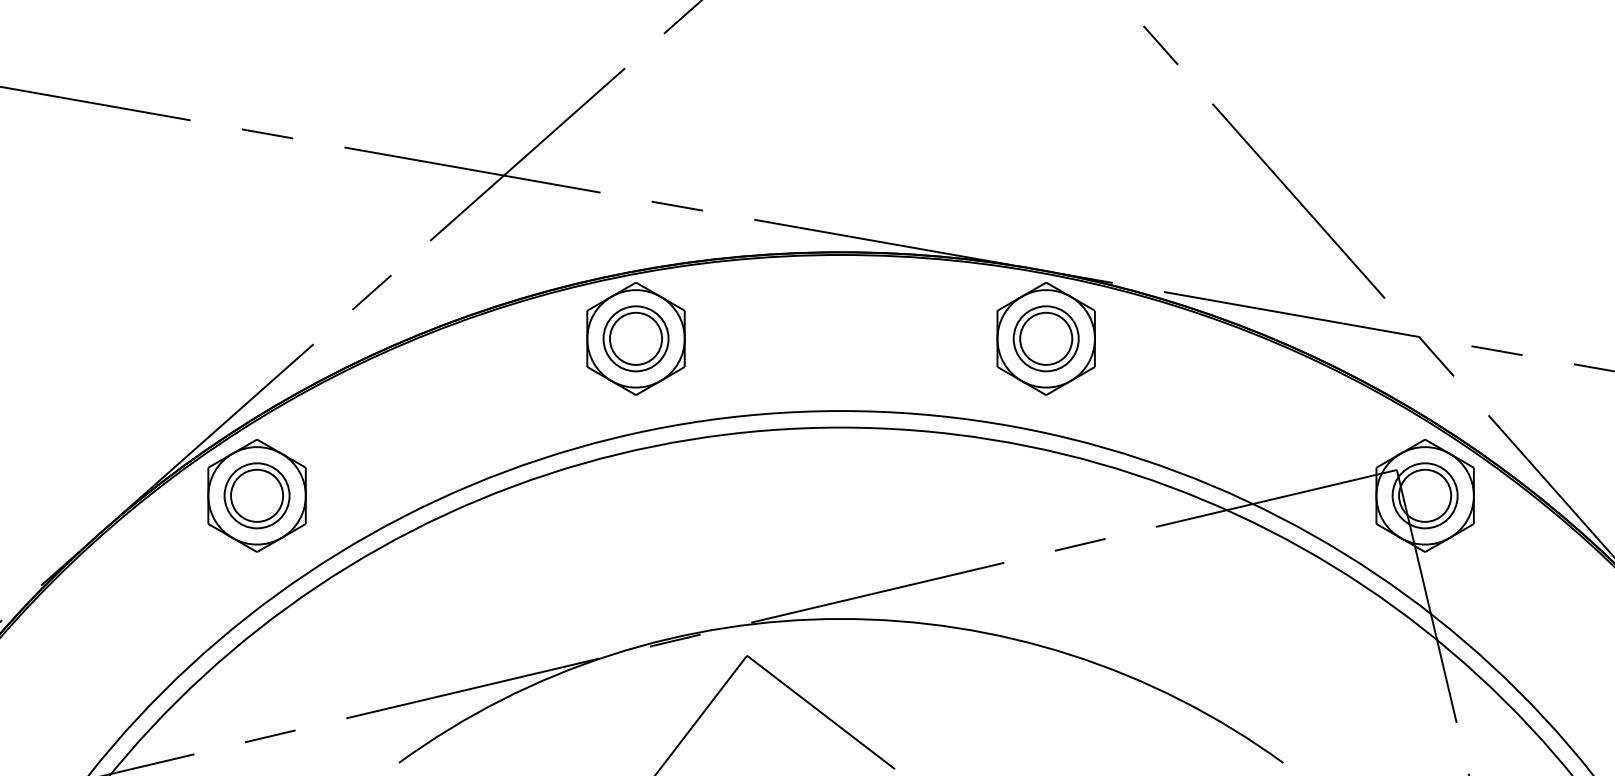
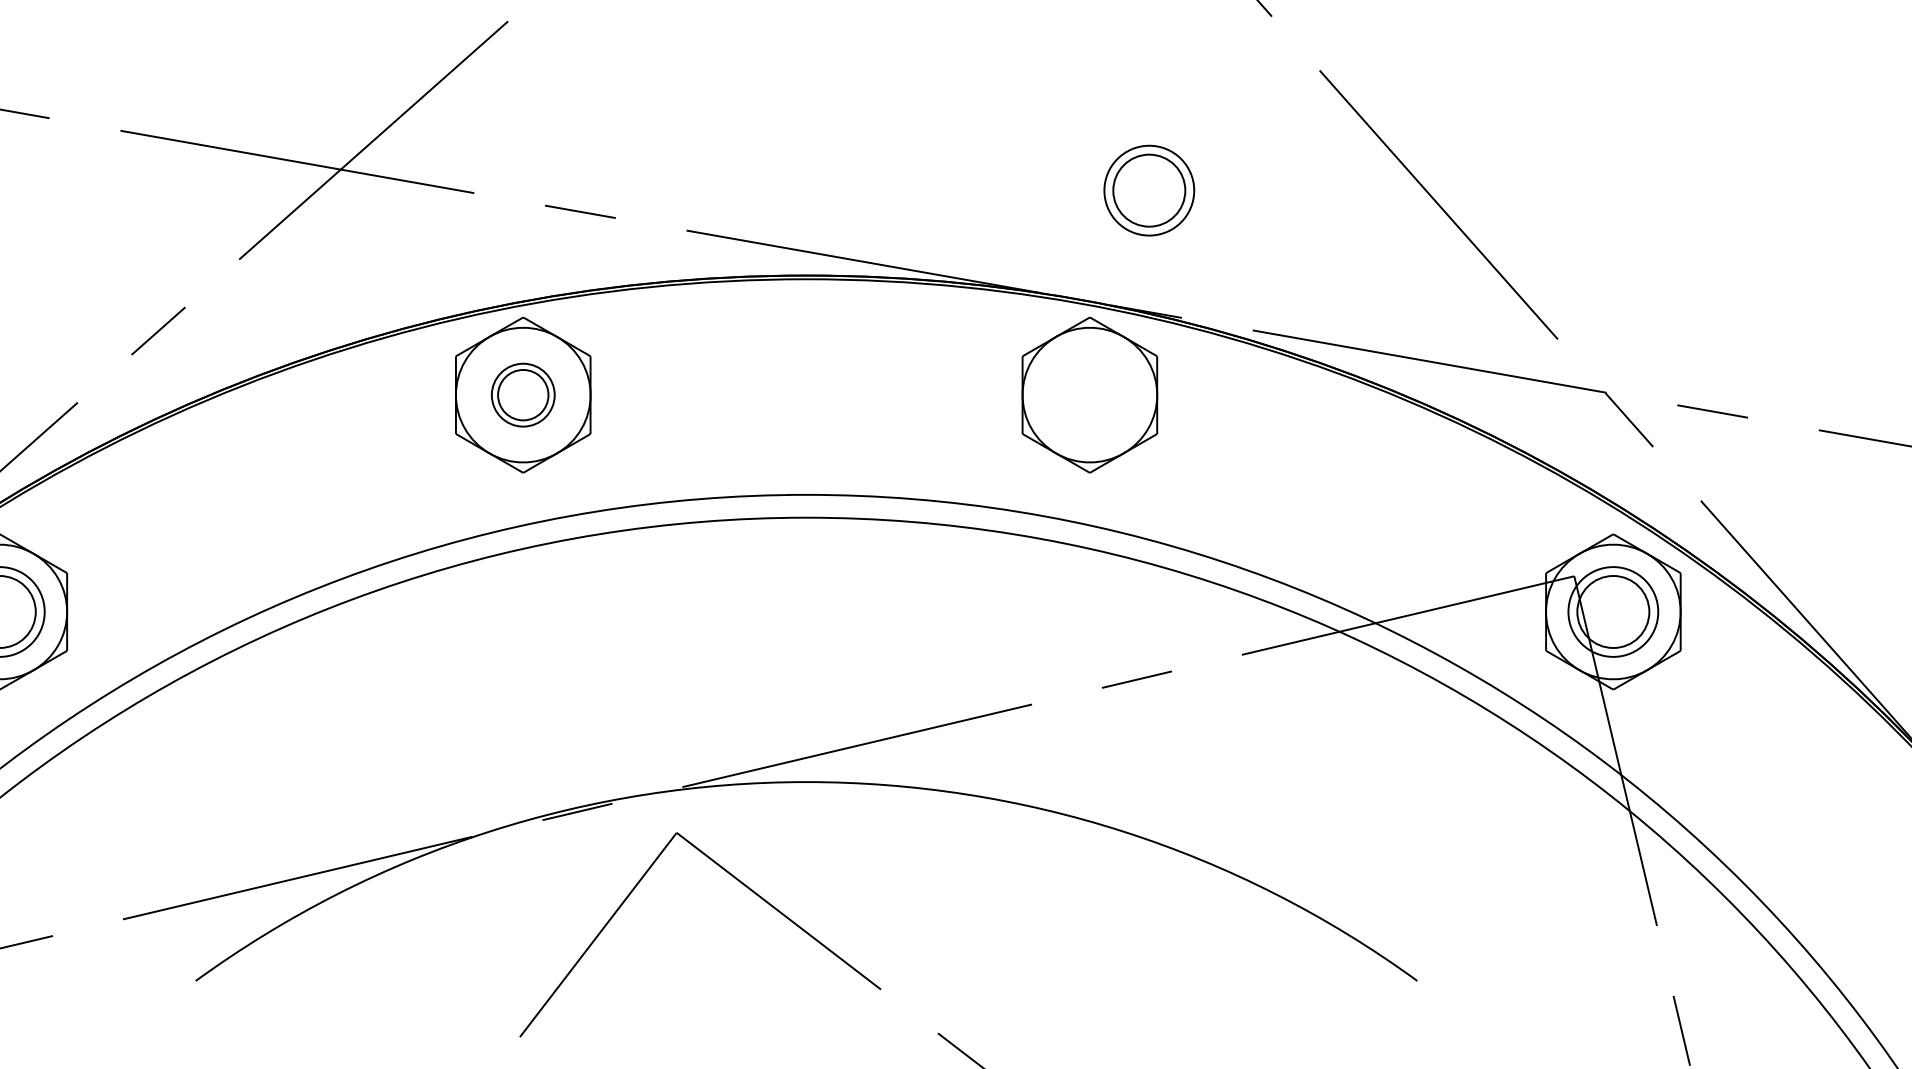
part: (635, 338) -> (522, 394), size x0.7
part: (1045, 338) -> (1148, 190), moved

